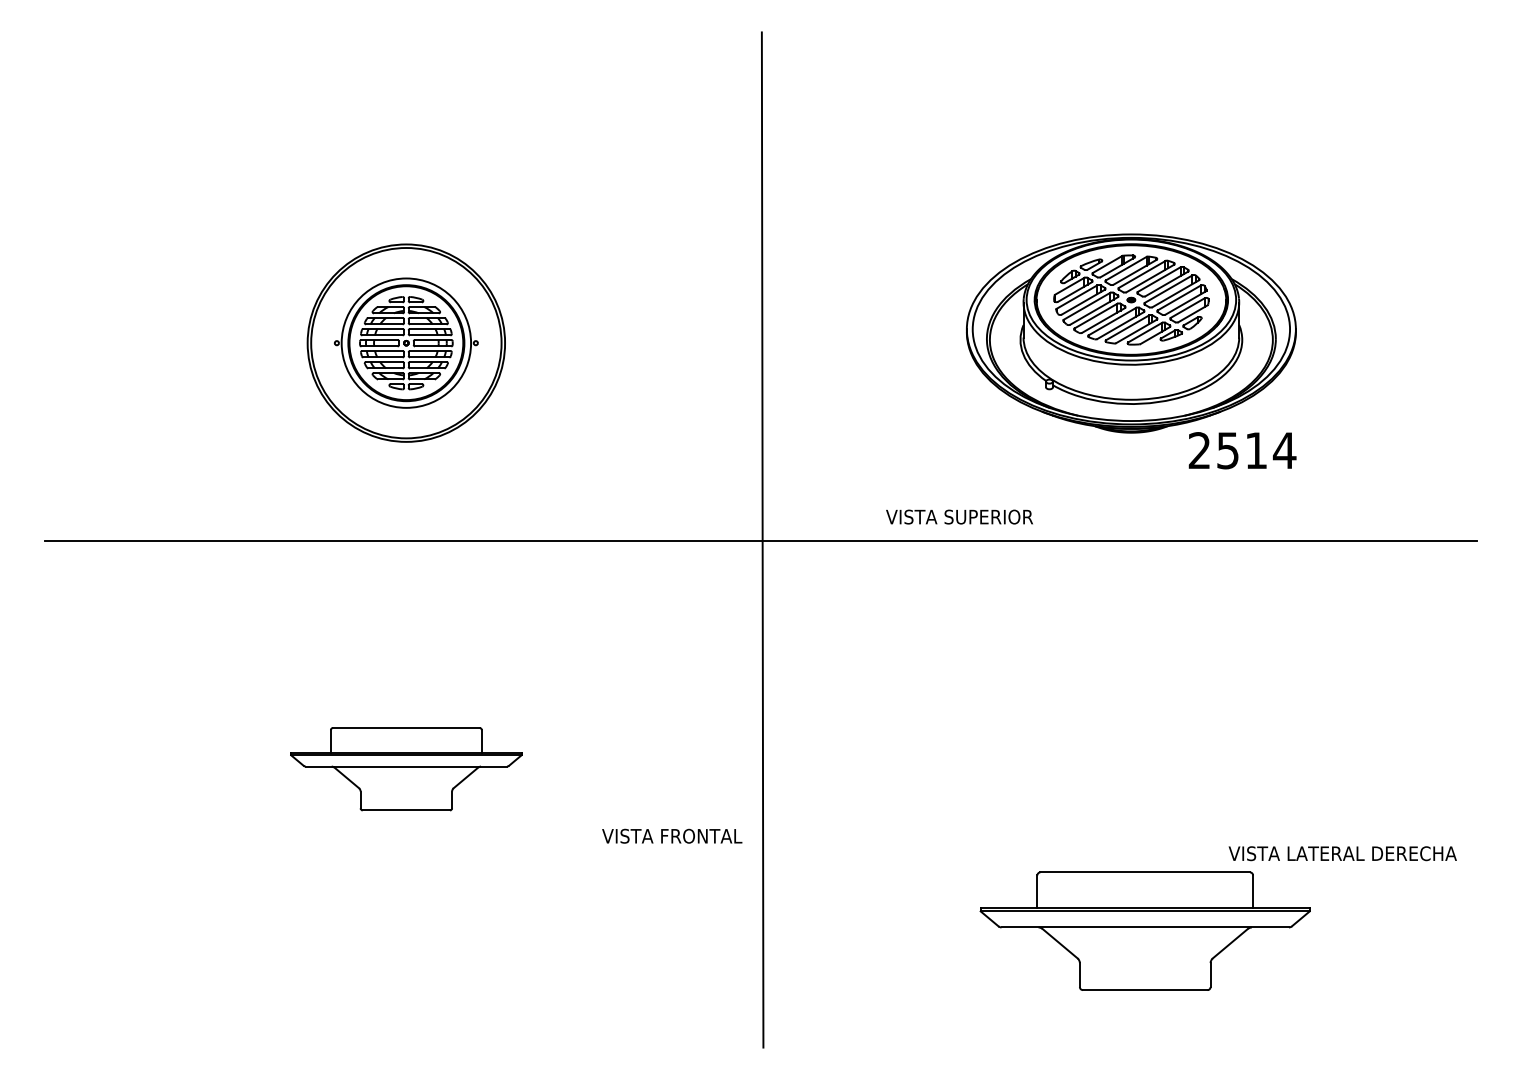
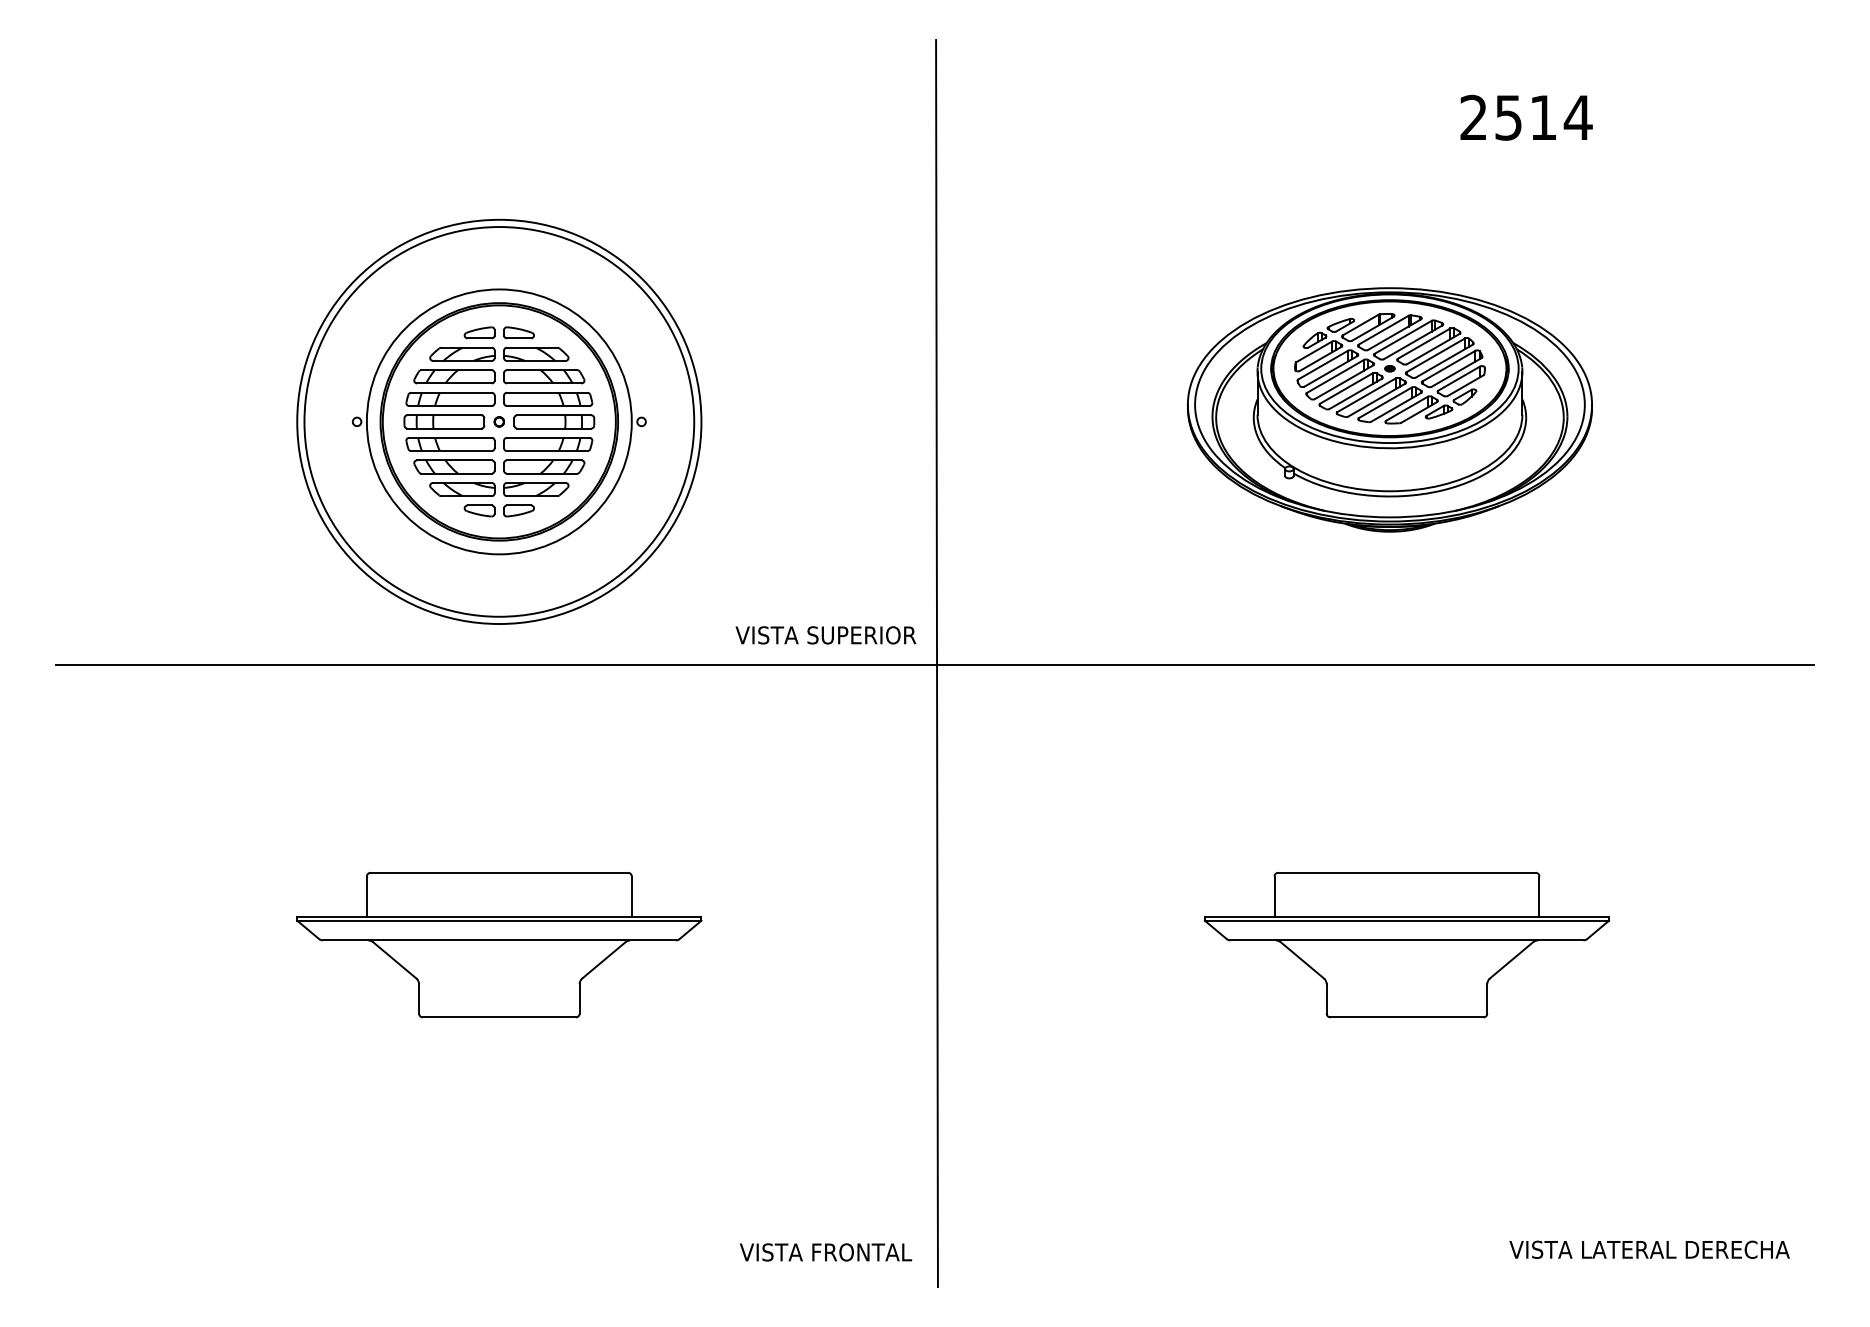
part: (406, 342) -> (499, 421), size x1.67
text: (1242, 450) -> (1526, 117), moved
text: (959, 517) -> (825, 635), moved
part: (406, 768) -> (499, 944), size x1.43
text: (672, 836) -> (826, 1252), moved
text: (1342, 853) -> (1649, 1249), moved
part: (1144, 931) -> (1406, 945), moved

